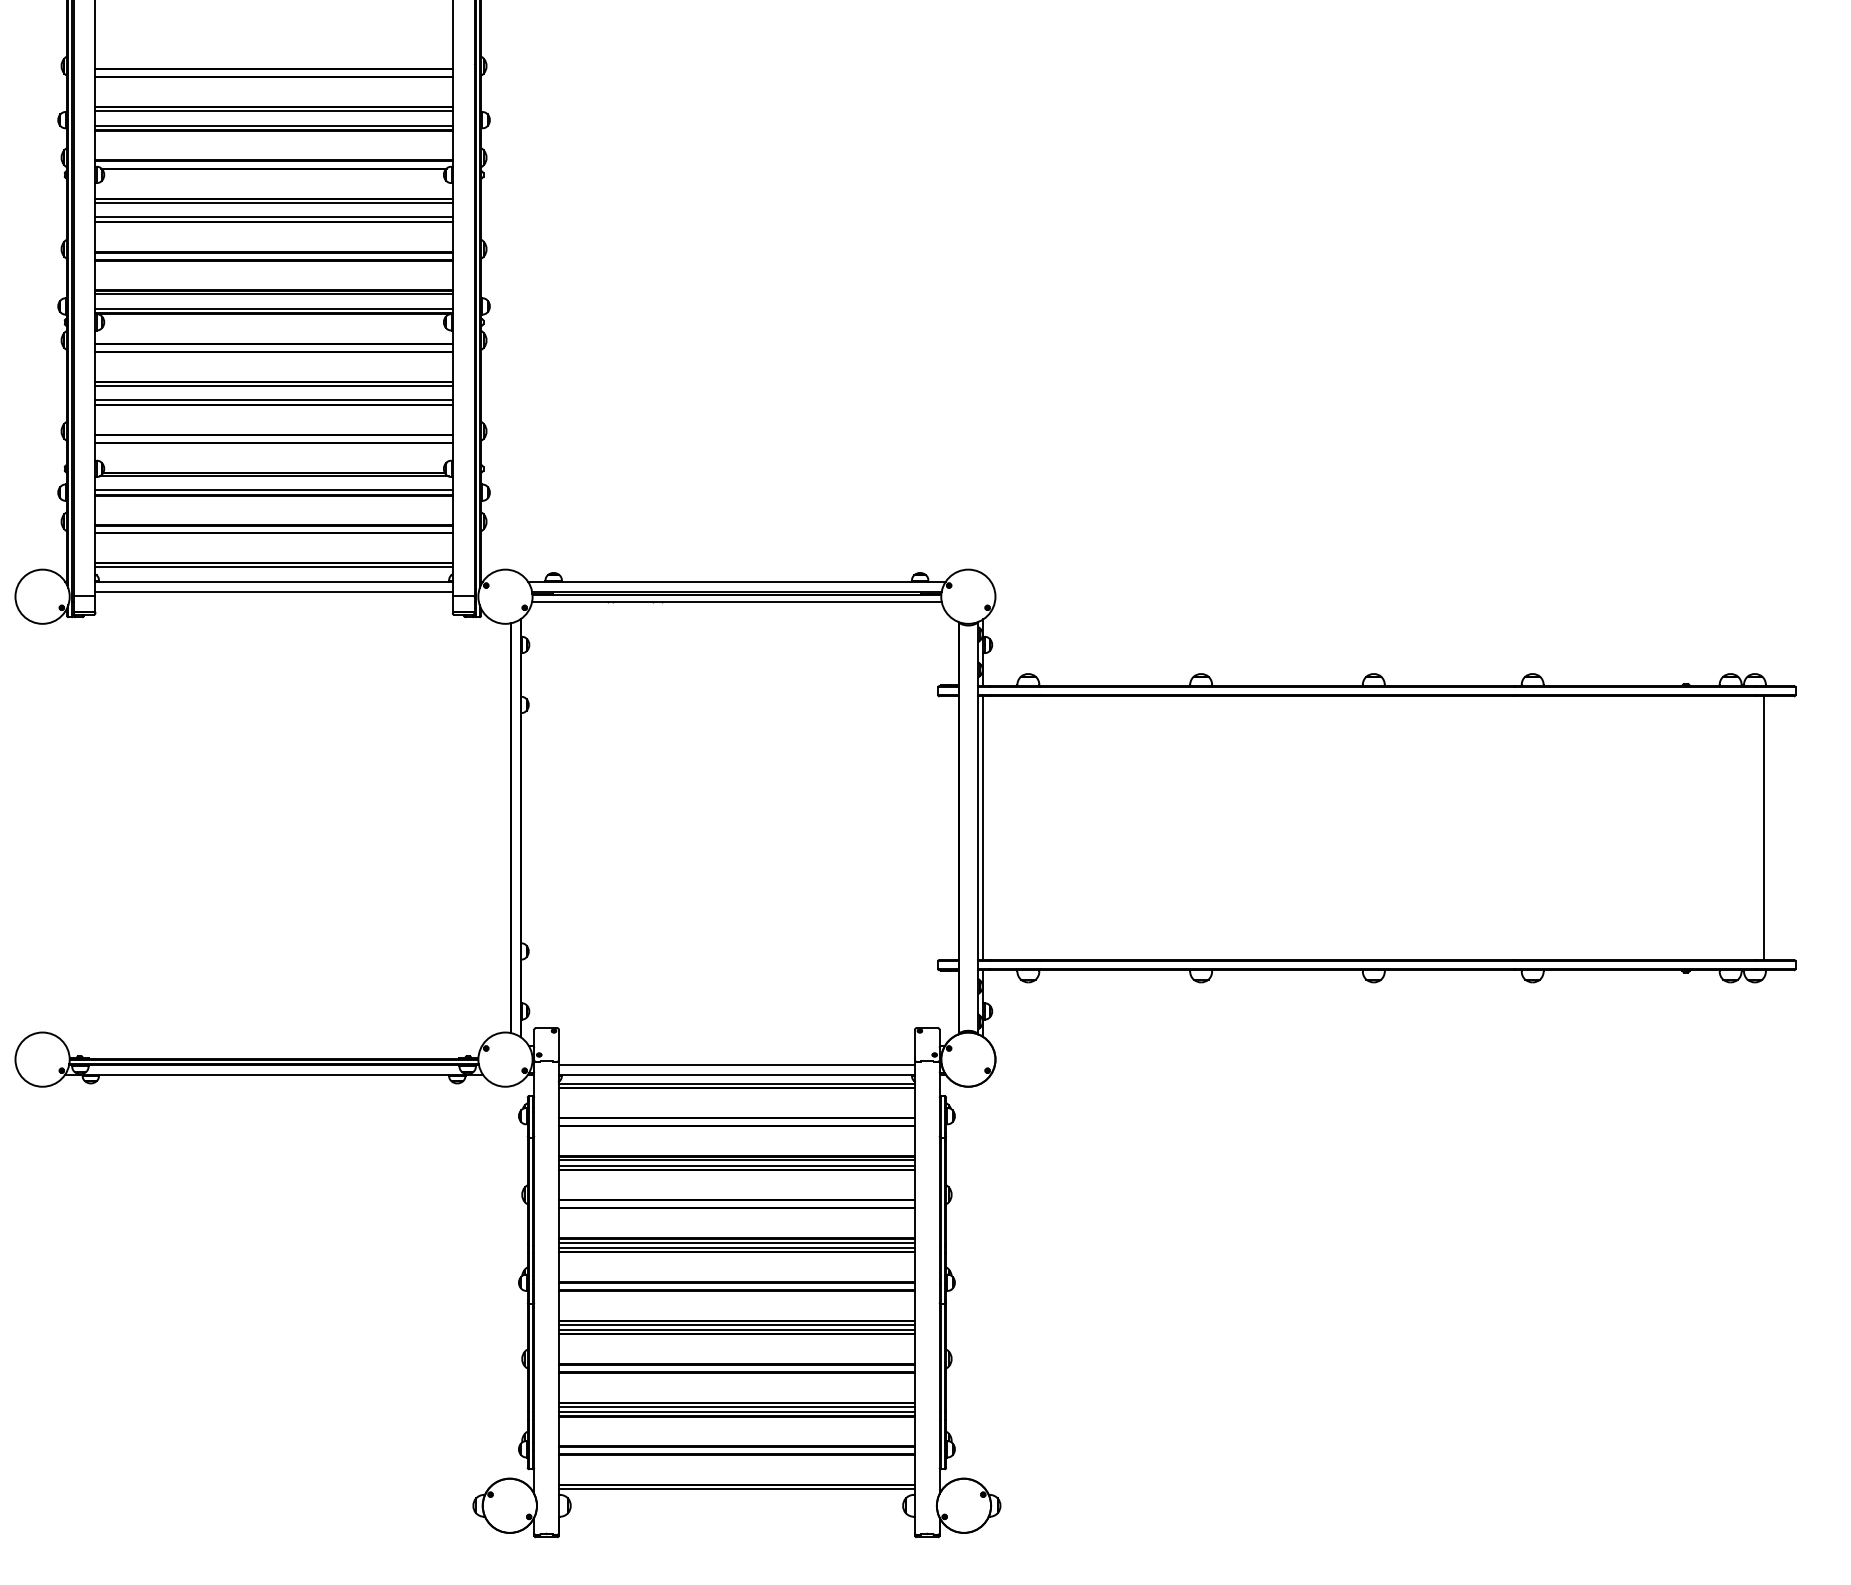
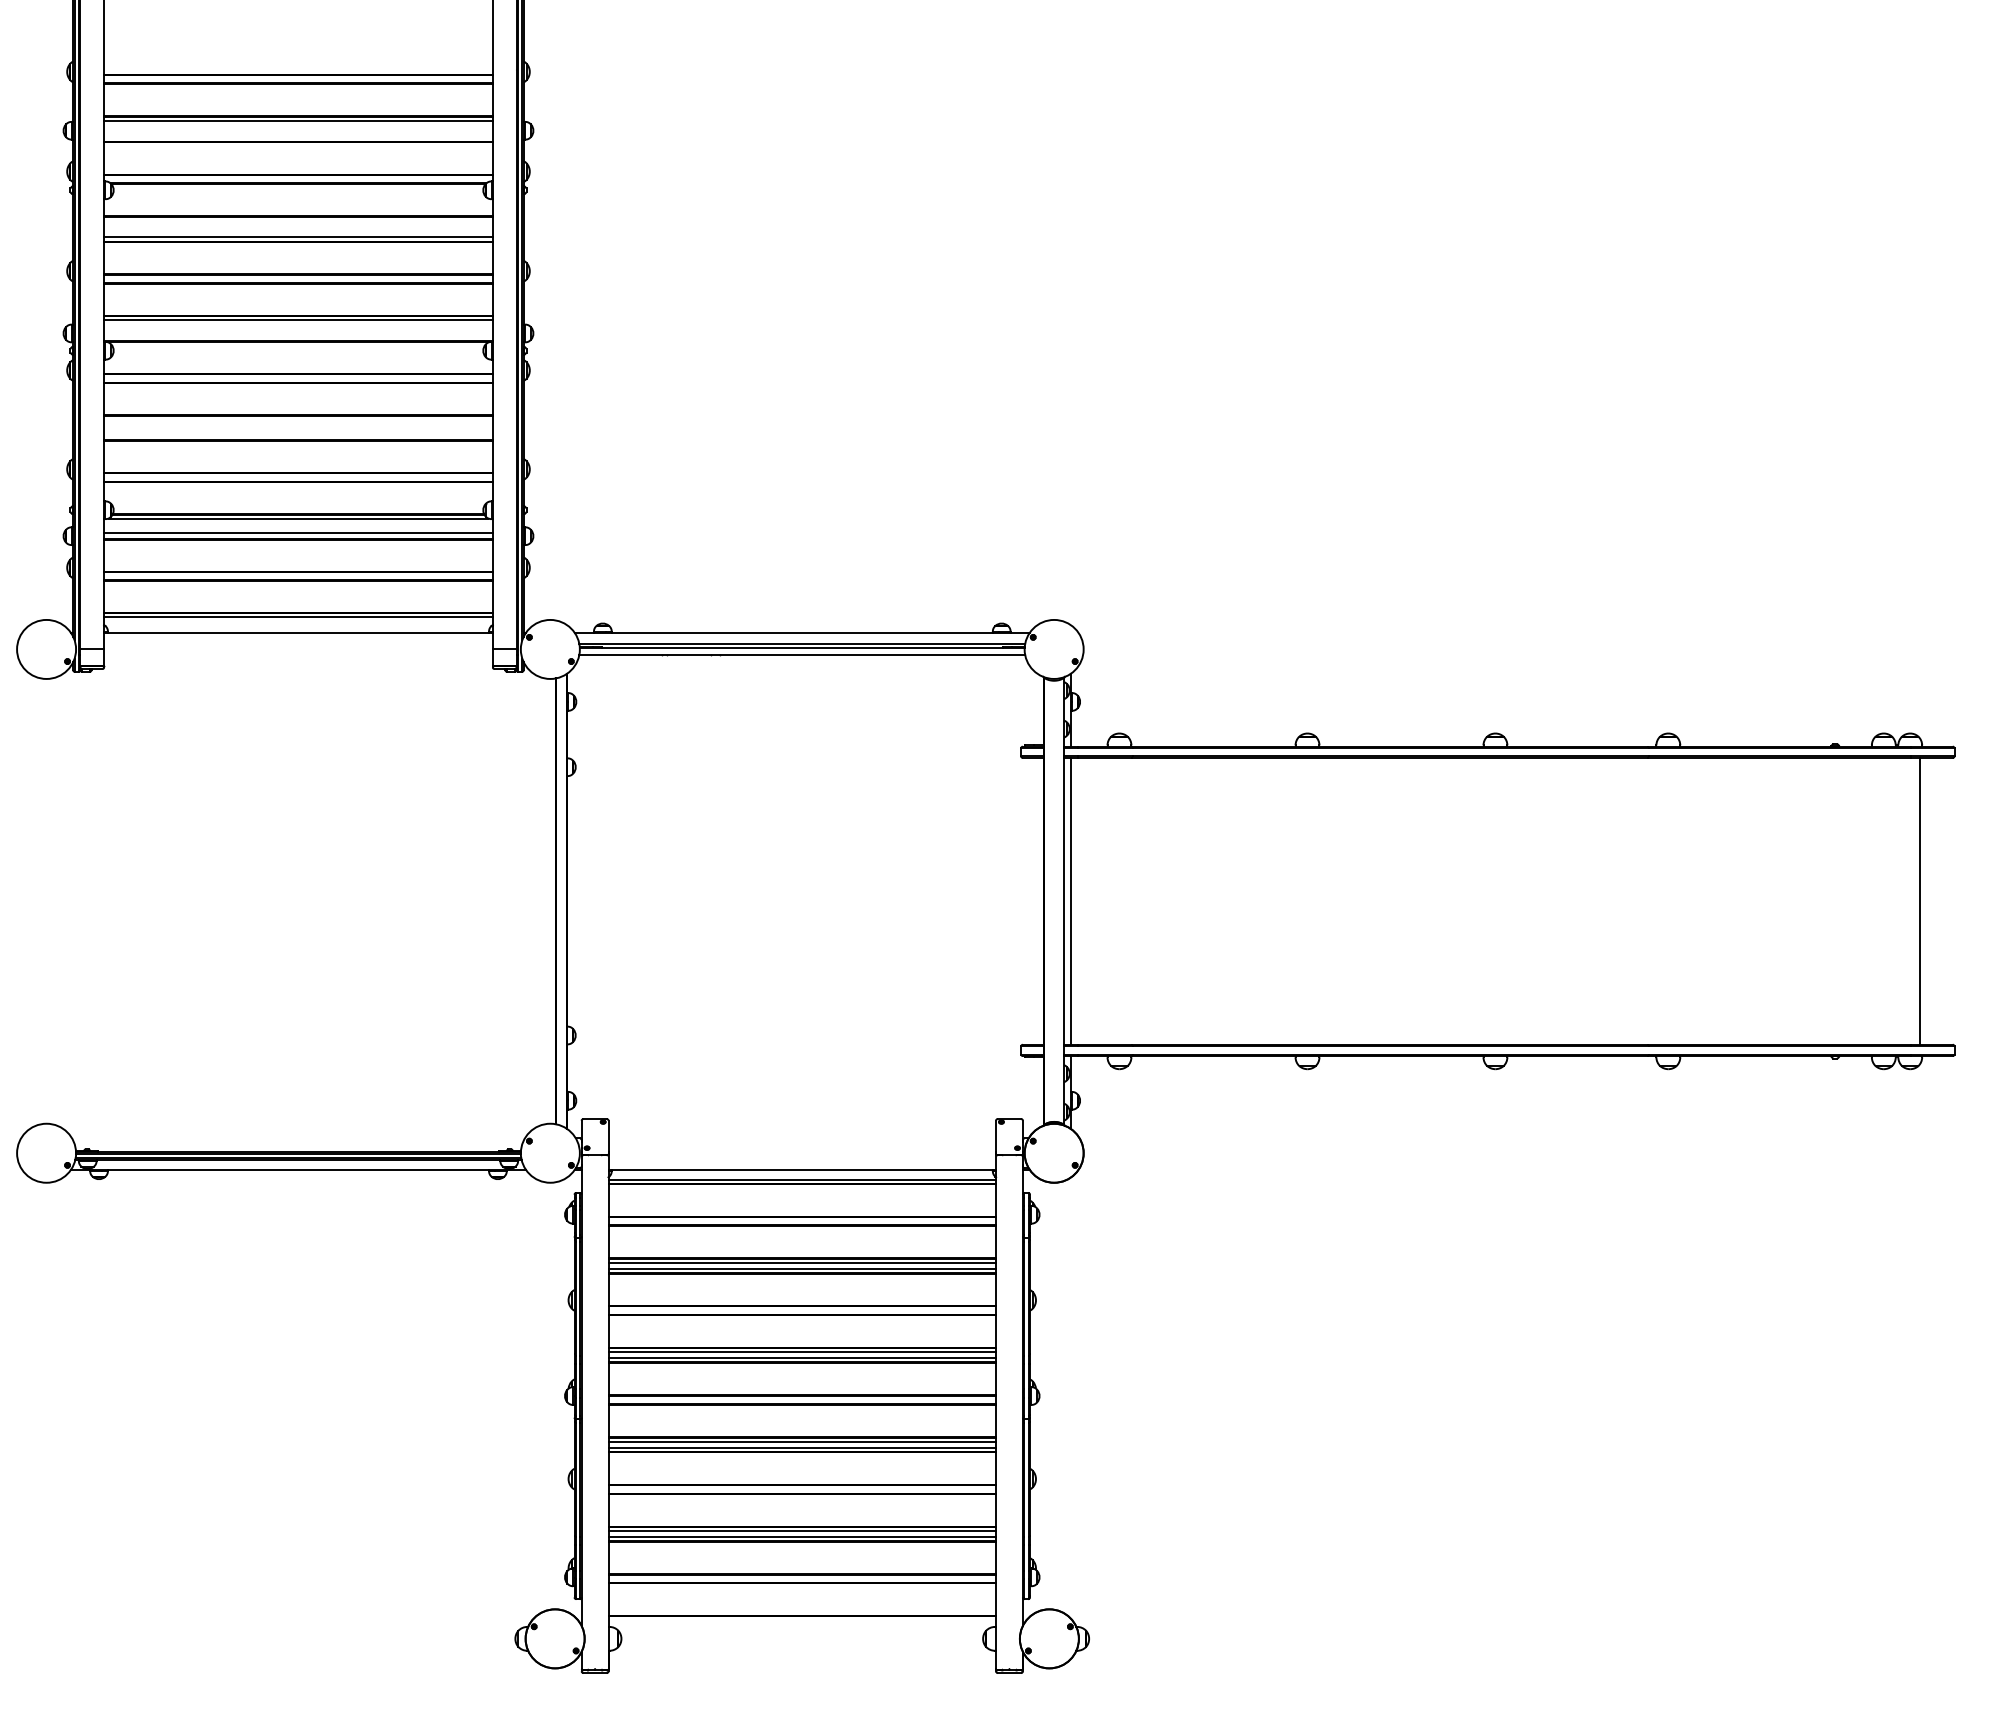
line: (274, 126) -> (298, 137), removed
line: (274, 202) -> (298, 220), removed
line: (274, 308) -> (298, 335), removed
line: (274, 385) -> (298, 419), removed
line: (274, 399) -> (298, 434), removed
line: (274, 591) -> (298, 643), removed
line: (737, 1064) -> (802, 1158), removed
line: (737, 1488) -> (802, 1620), removed

